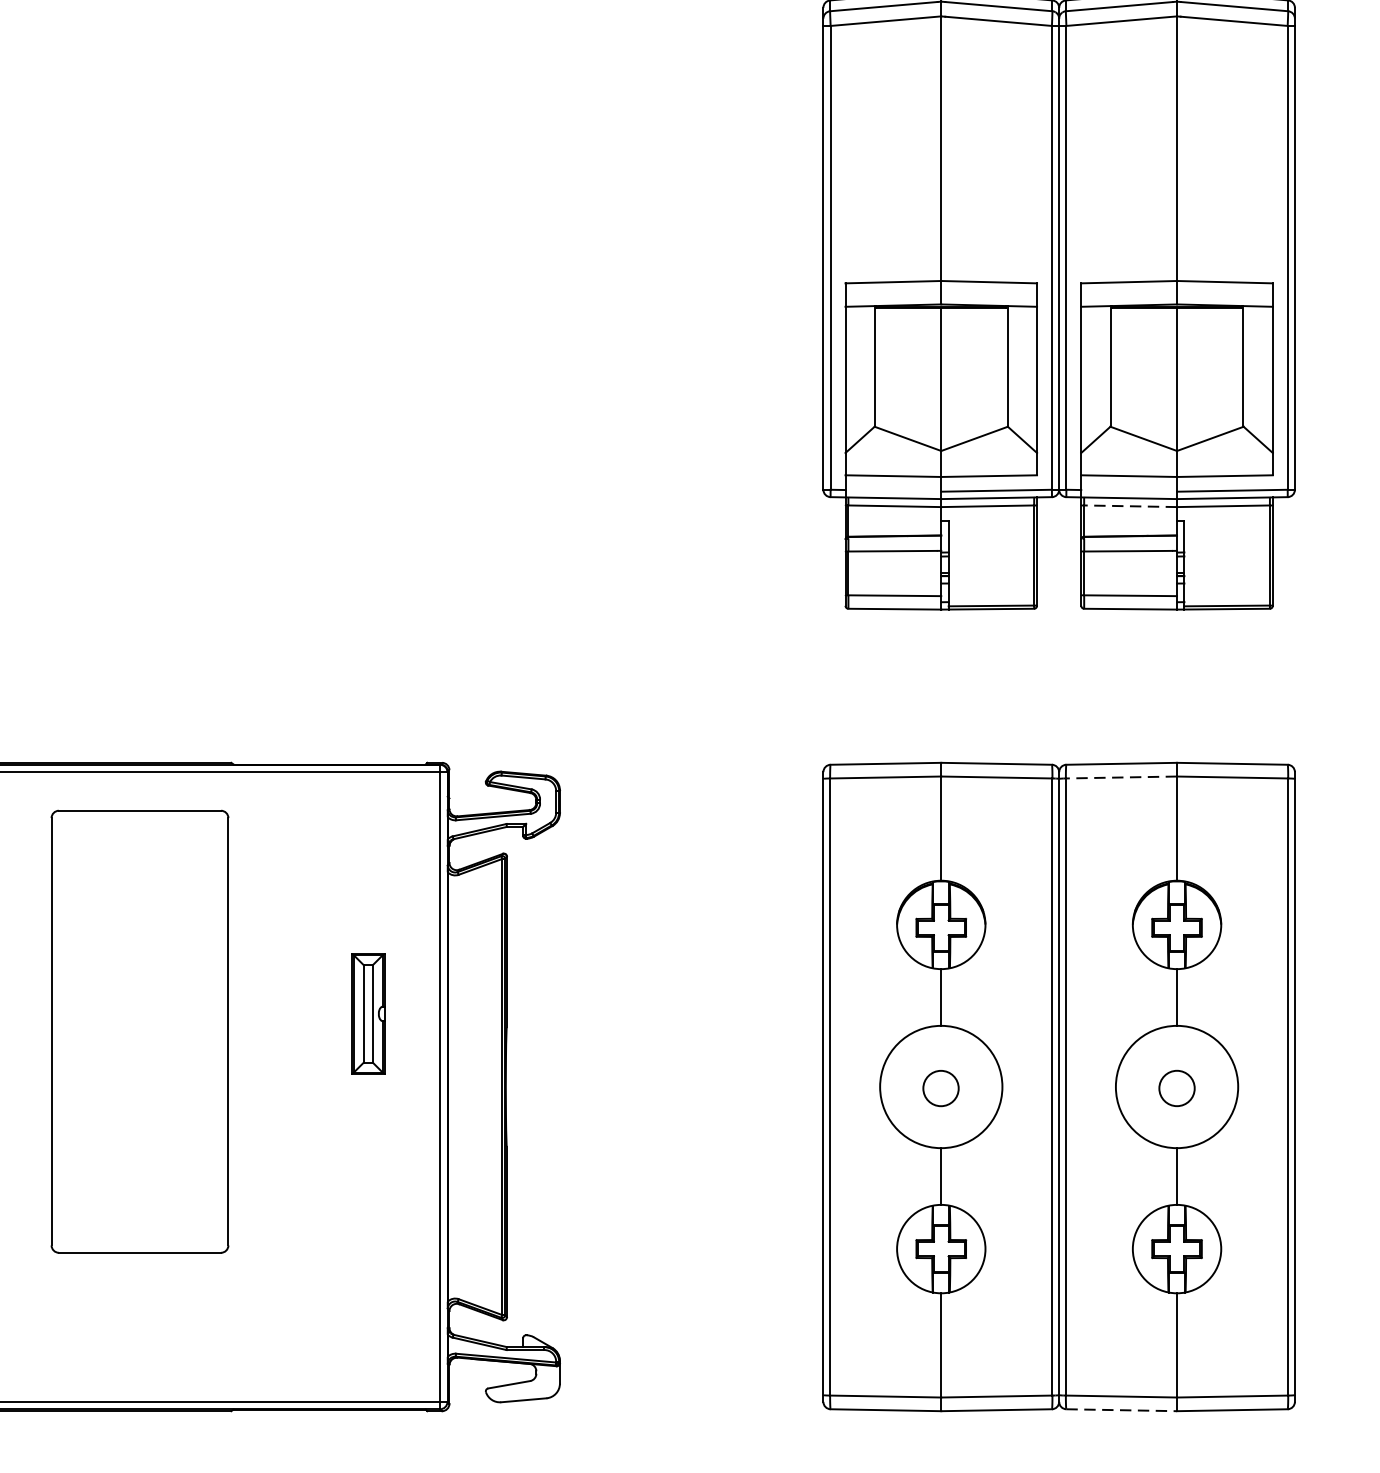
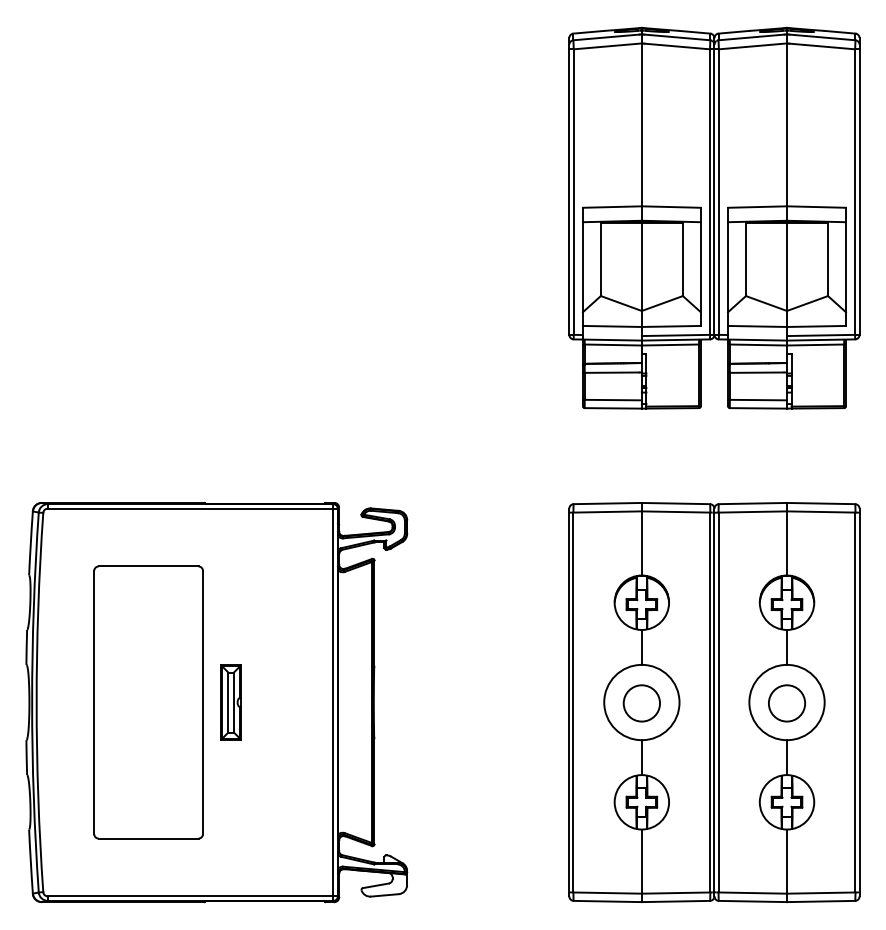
line: (1130, 507) -> (758, 345), dashed -> solid
line: (1120, 778) -> (752, 512), dashed -> solid
part: (367, 1013) -> (230, 702), moved
part: (139, 1031) -> (148, 702), moved
circle: (940, 1088) -> (641, 703), size x1.67
circle: (1176, 1088) -> (786, 703), size x1.67
line: (1122, 1410) -> (753, 901), dashed -> solid

